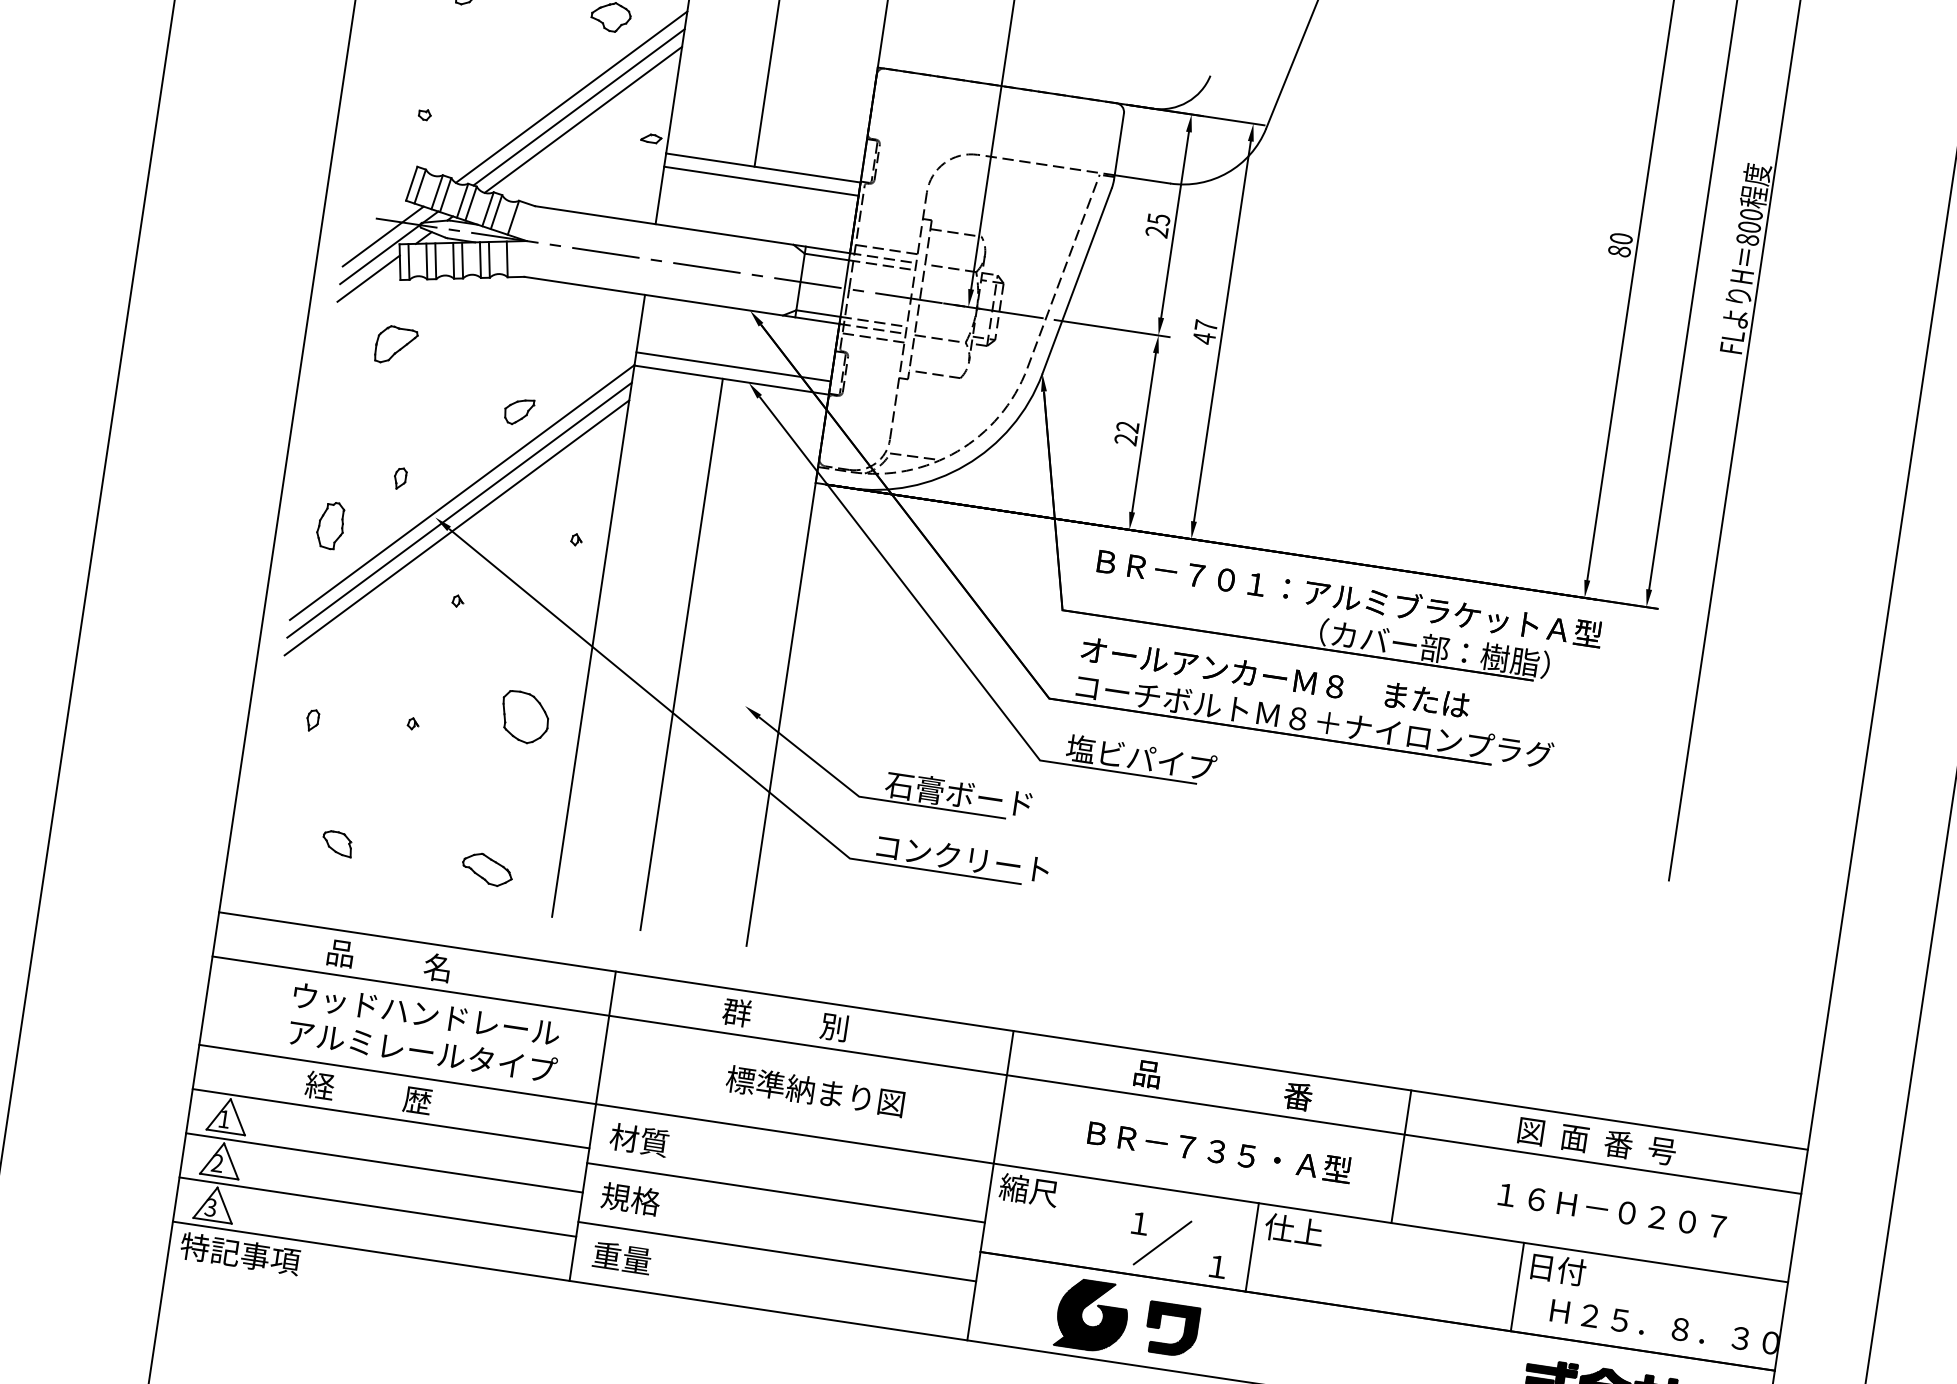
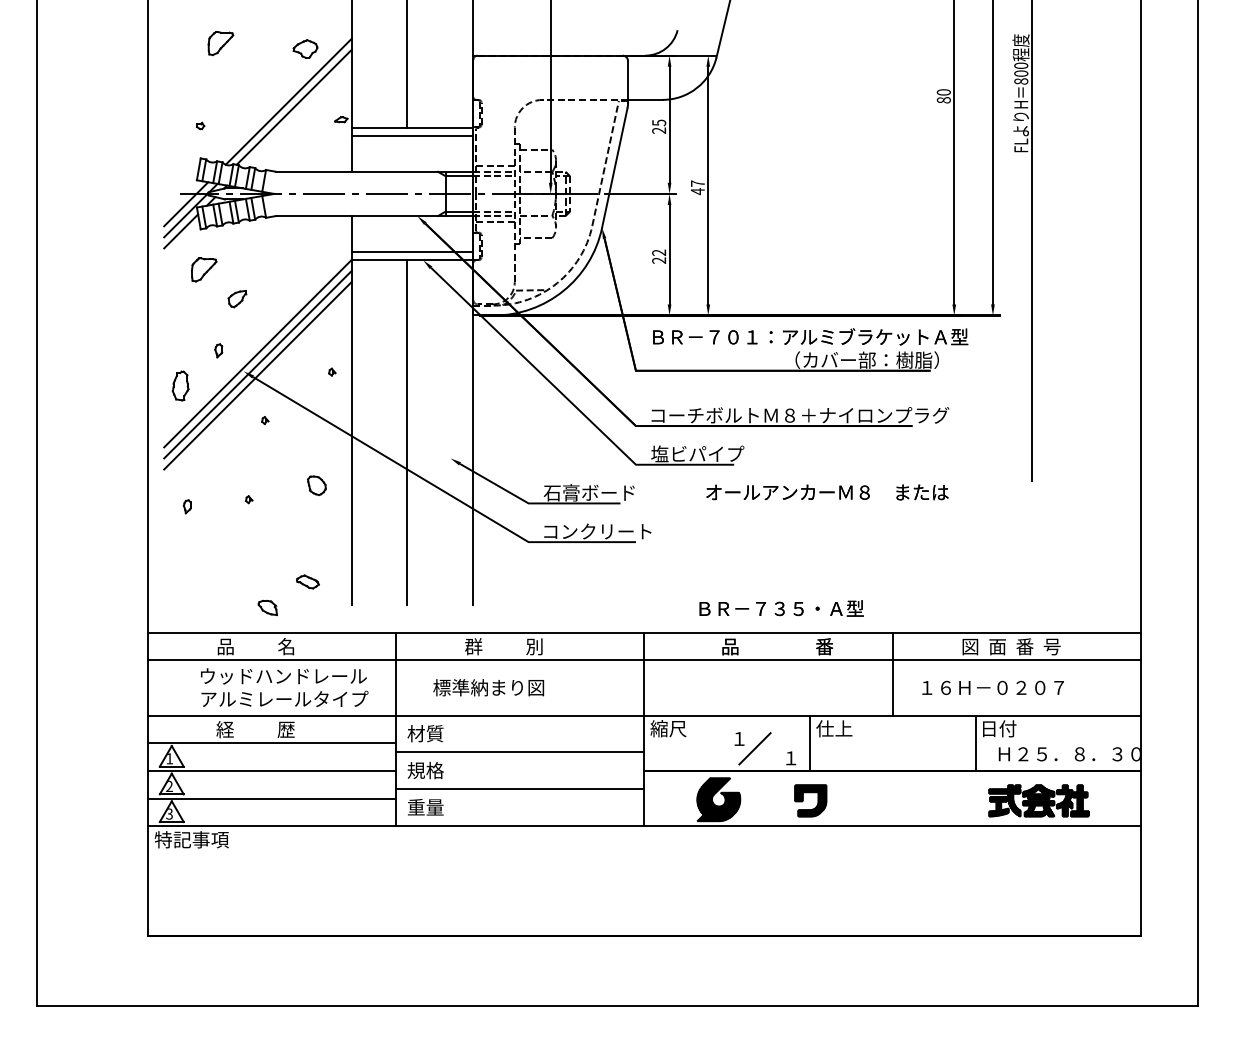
line: (582, 119) -> (297, 114), removed
part: (519, 412) -> (237, 299), moved
text: (1275, 677) -> (827, 492), moved
part: (524, 717) -> (316, 485), size x0.6
part: (337, 842) -> (267, 607), moved
part: (487, 868) -> (307, 581), size x0.7
text: (815, 1090) -> (488, 687), moved
text: (1219, 1151) -> (781, 608), moved
text: (1611, 1209) -> (992, 687), moved
part: (1173, 1317) -> (810, 793), moved

